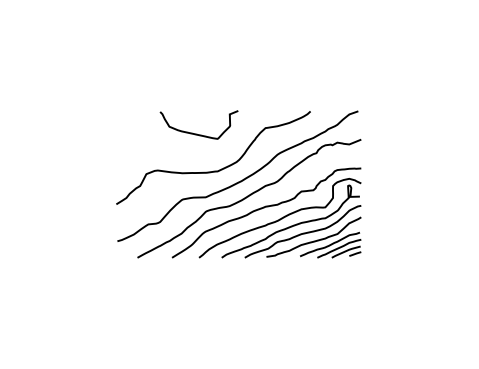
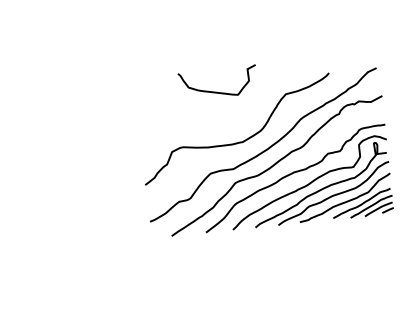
curve: (197, 133) -> (217, 91), moved

